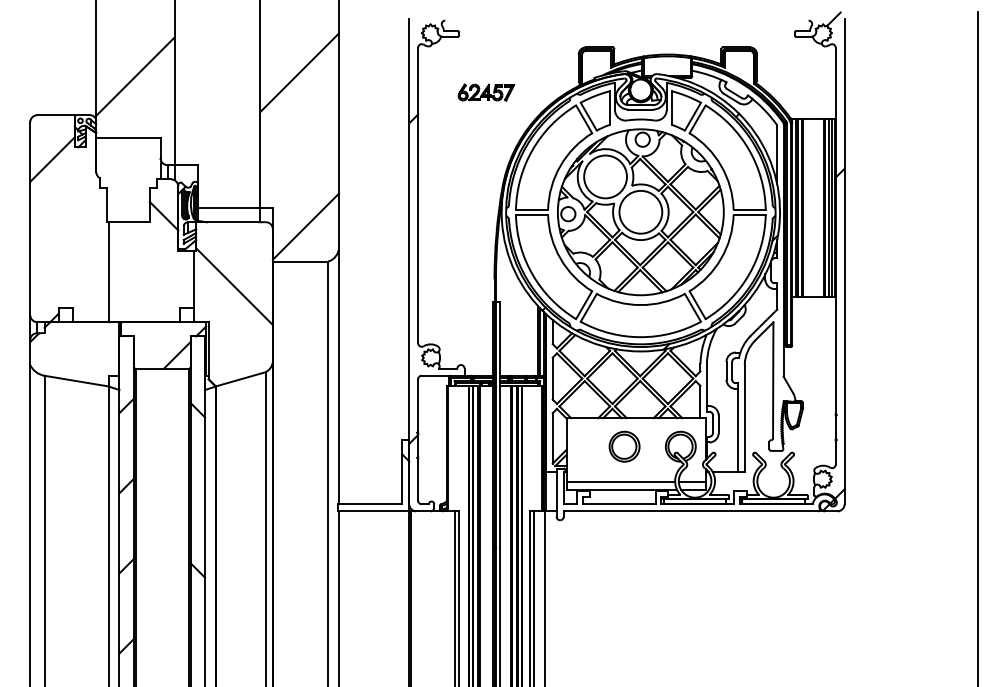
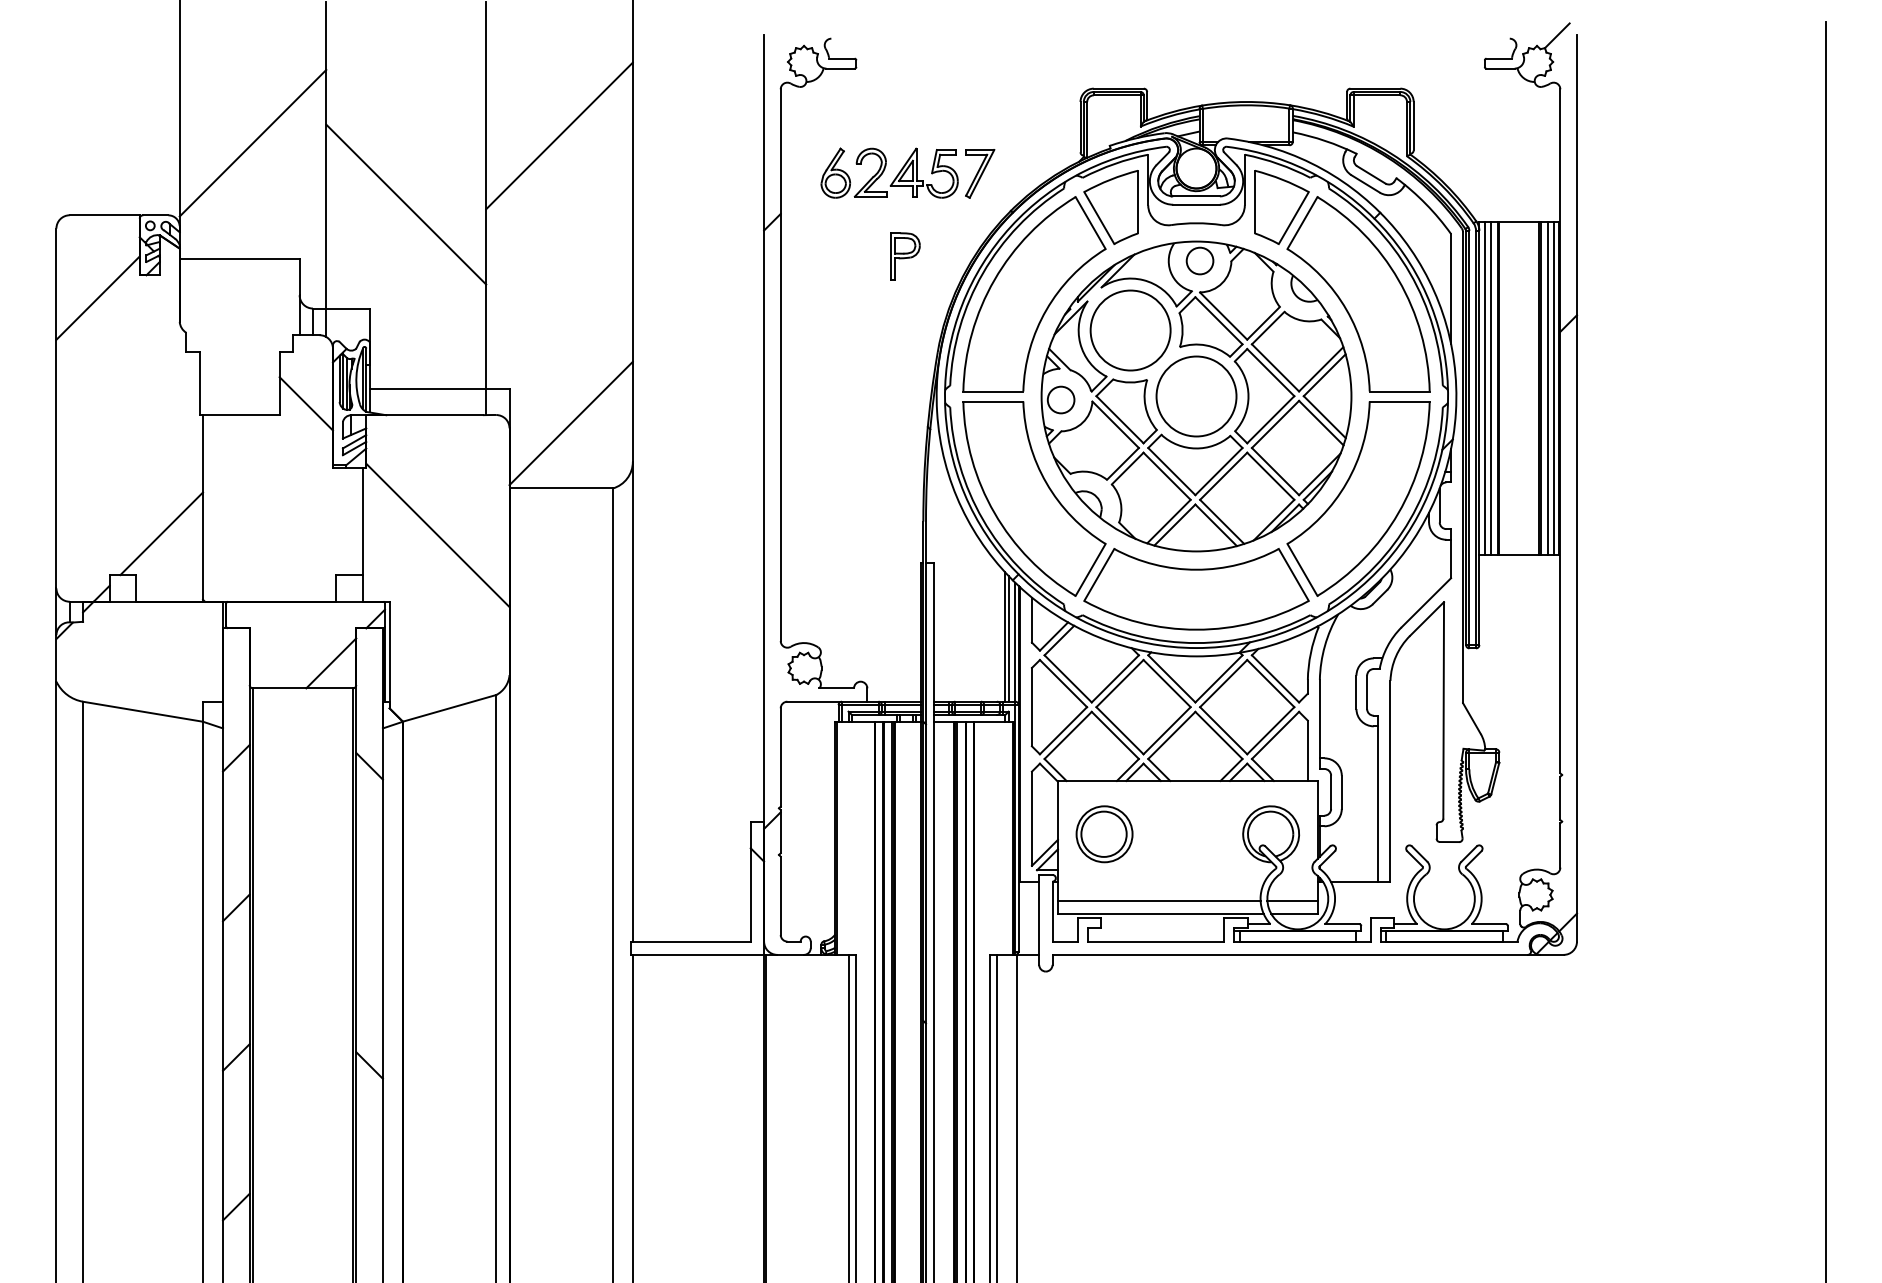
part: (486, 92) -> (908, 172), size x1.67
line: (217, 109) -> (406, 204), added
part: (484, 137) -> (904, 256), added
line: (86, 285) -> (161, 533), added
part: (624, 446) -> (1104, 833), moved

